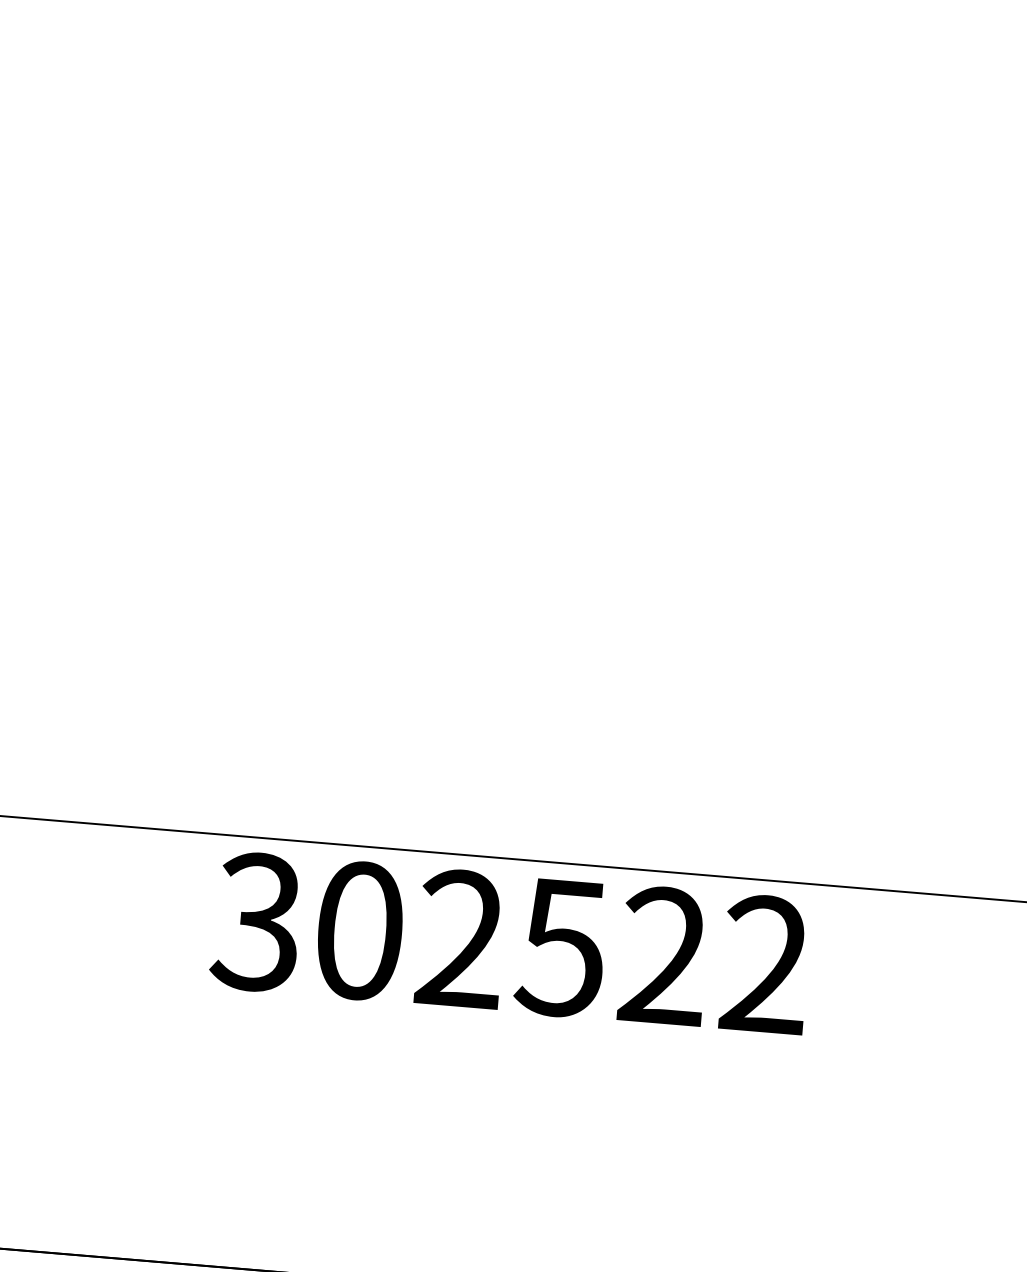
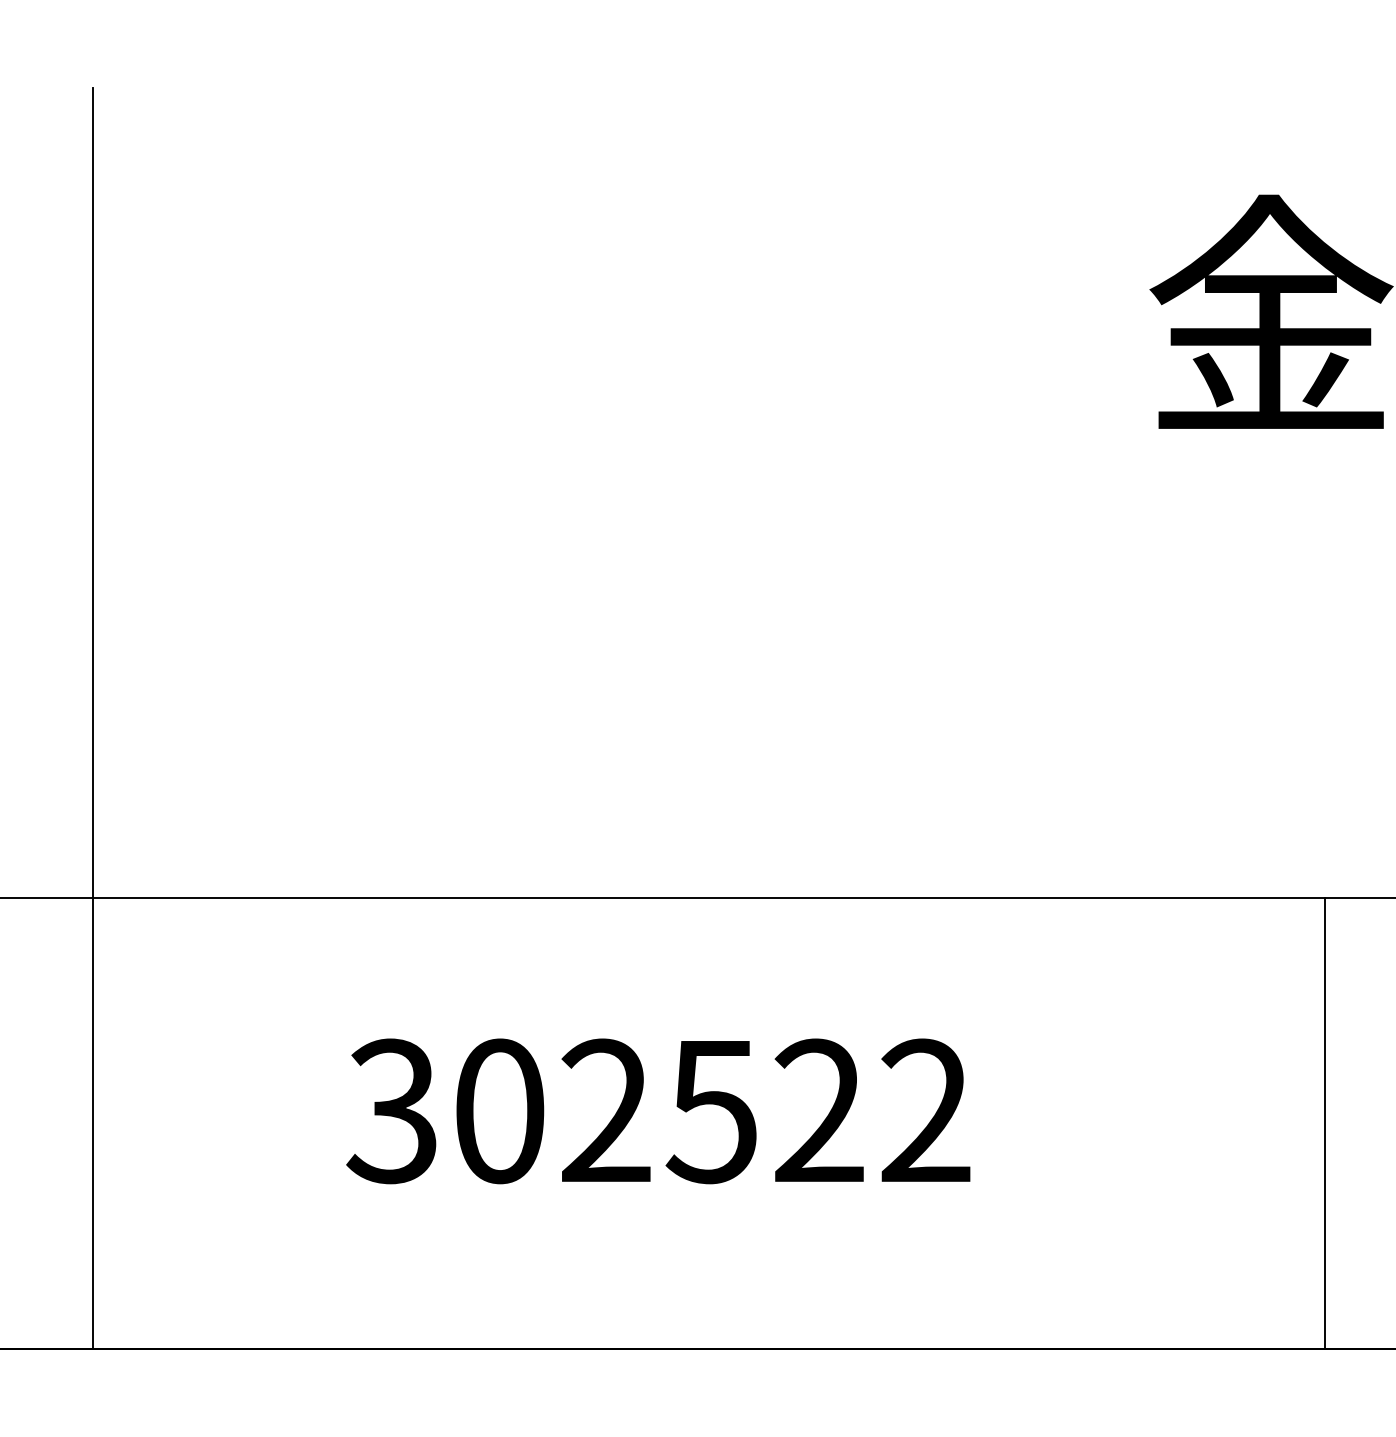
line: (155, 656) -> (93, 718), added
text: (510, 943) -> (658, 1111), moved

